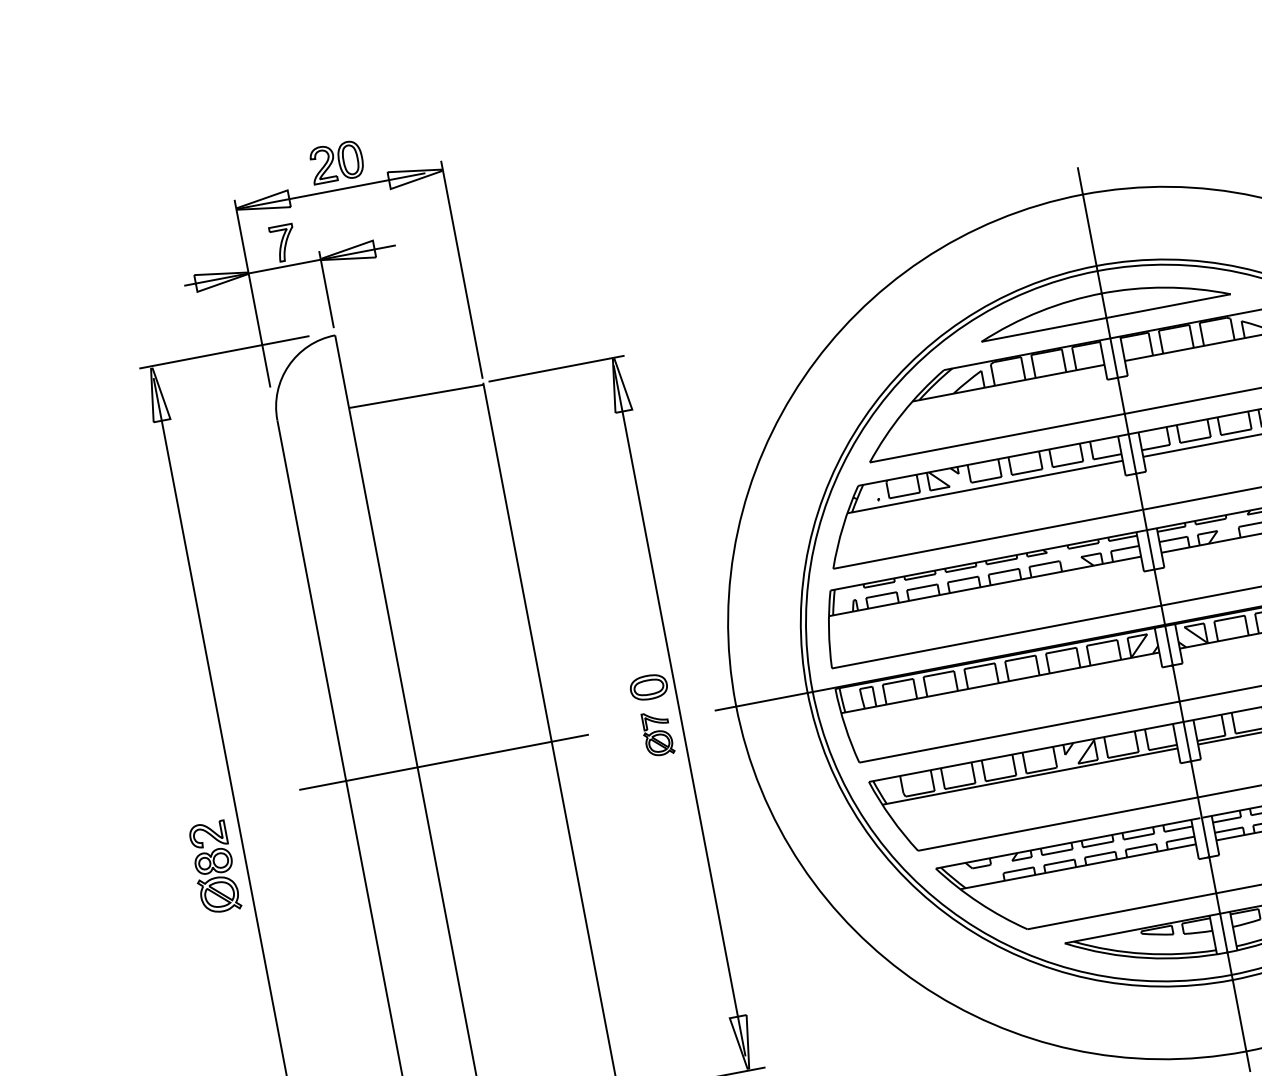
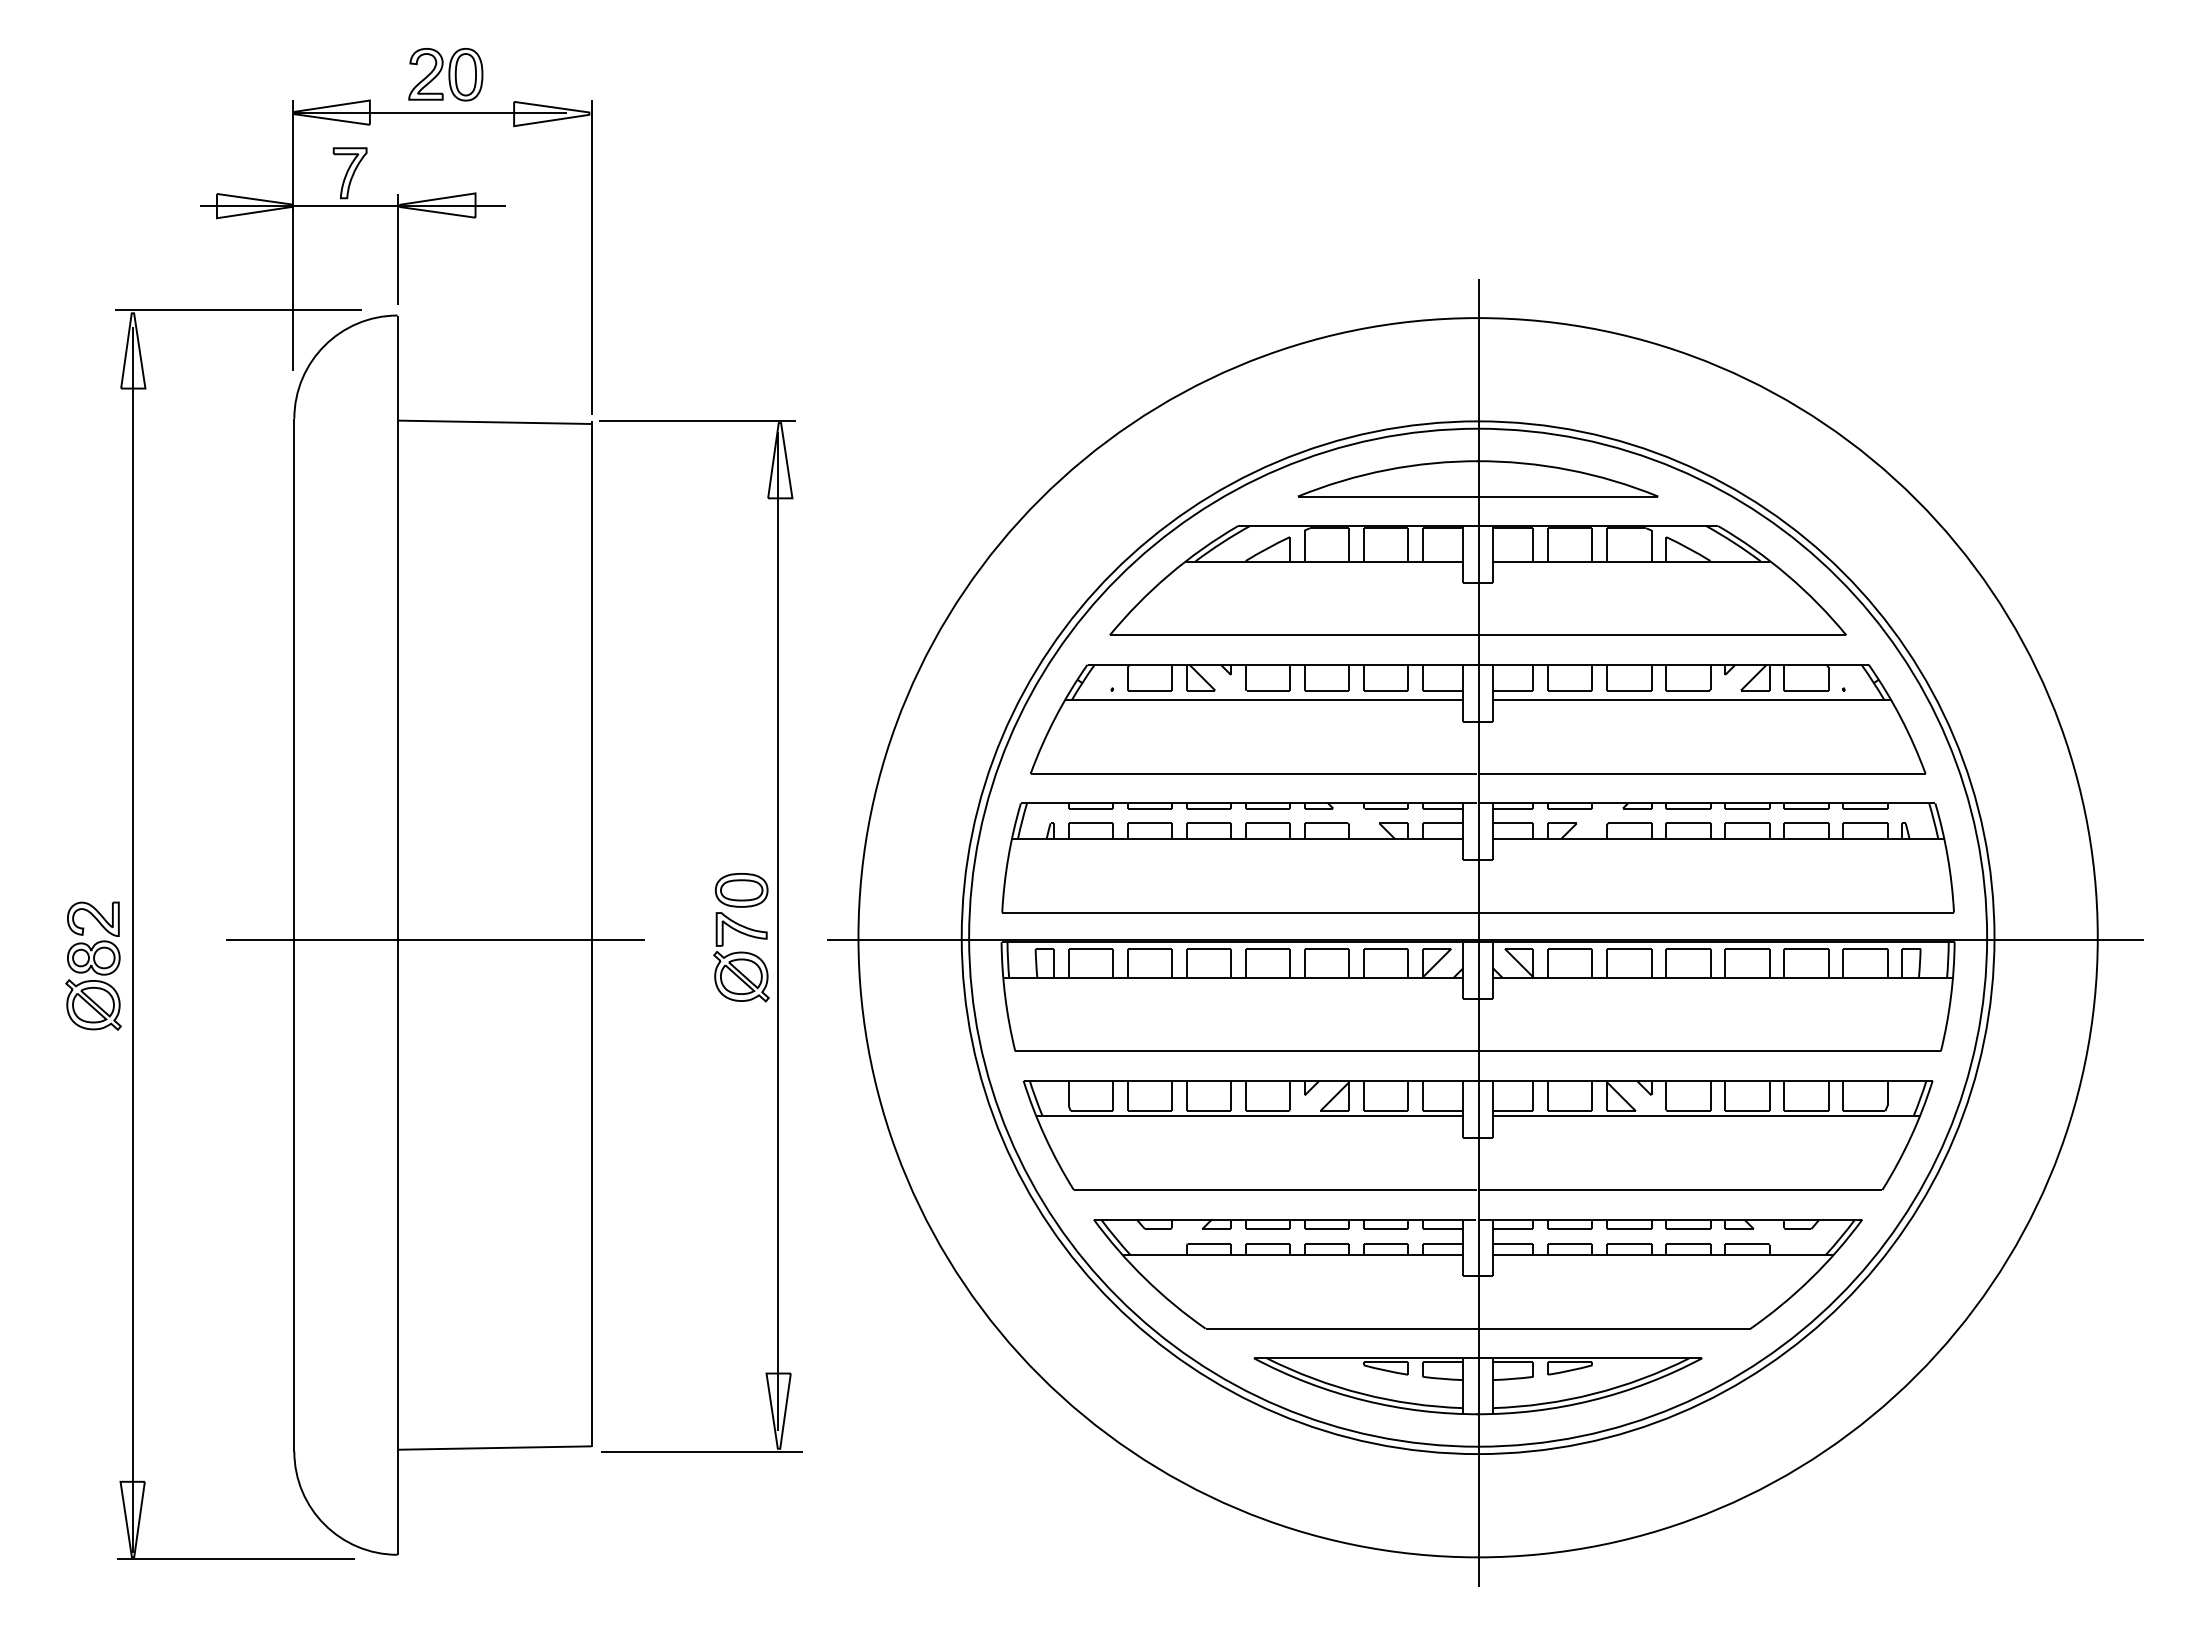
part: (657, 733) -> (741, 957), size x1.43
part: (214, 867) -> (93, 965), moved

